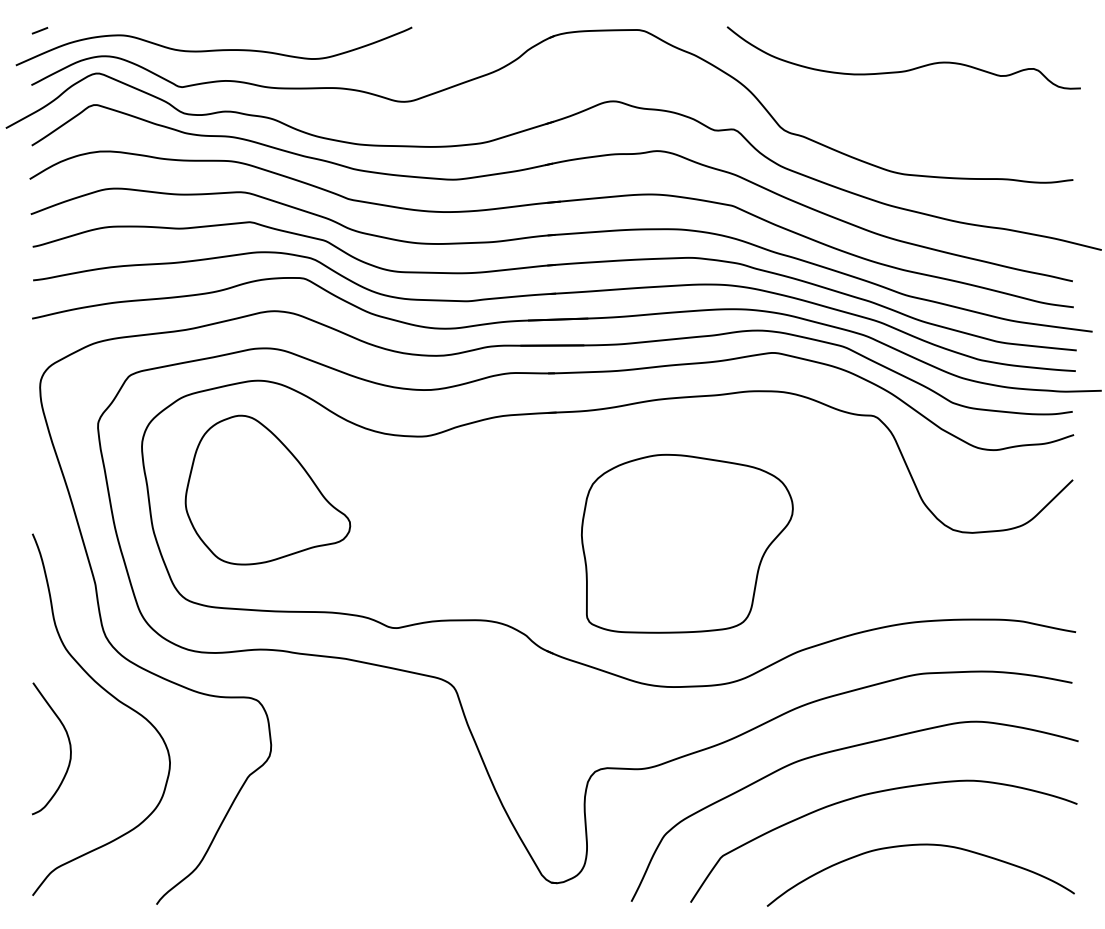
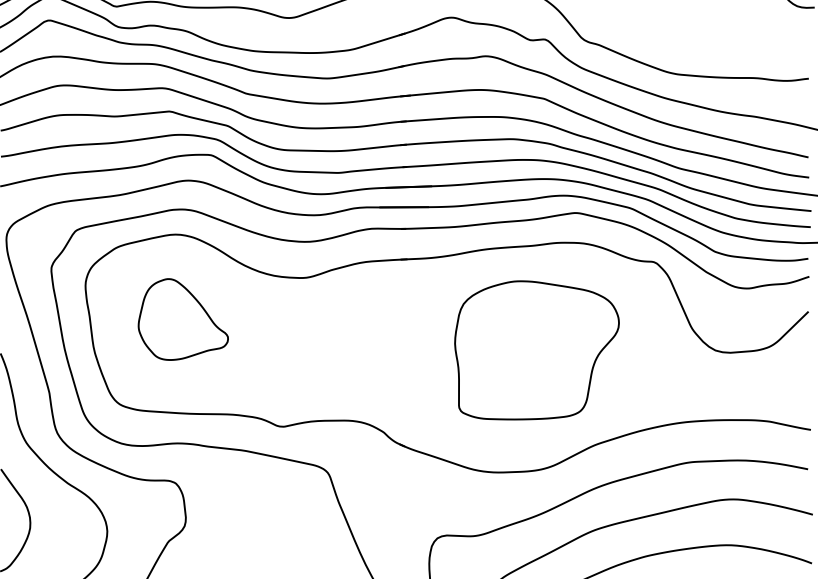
part: (267, 489) -> (183, 319), size x0.7
part: (687, 543) -> (537, 350), moved

